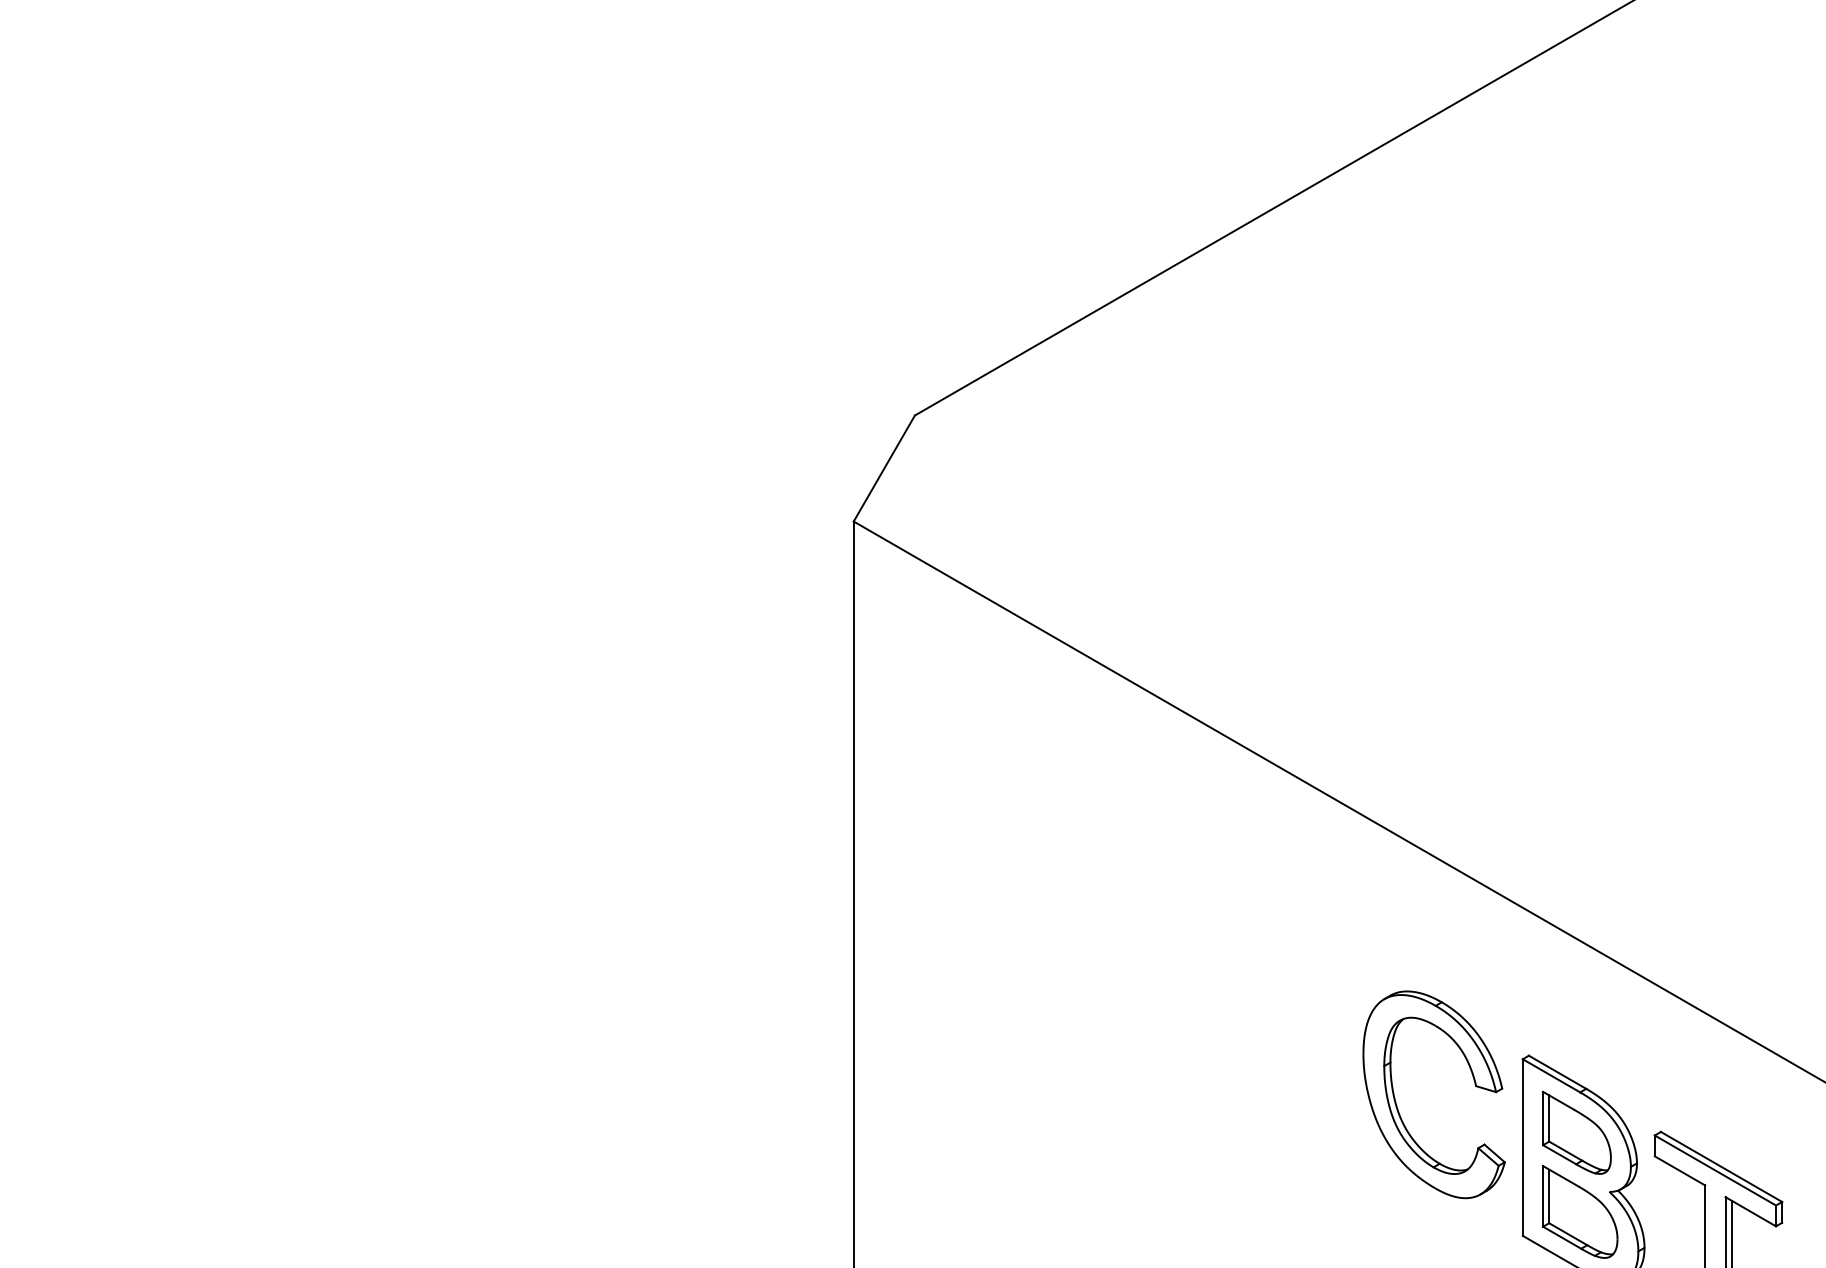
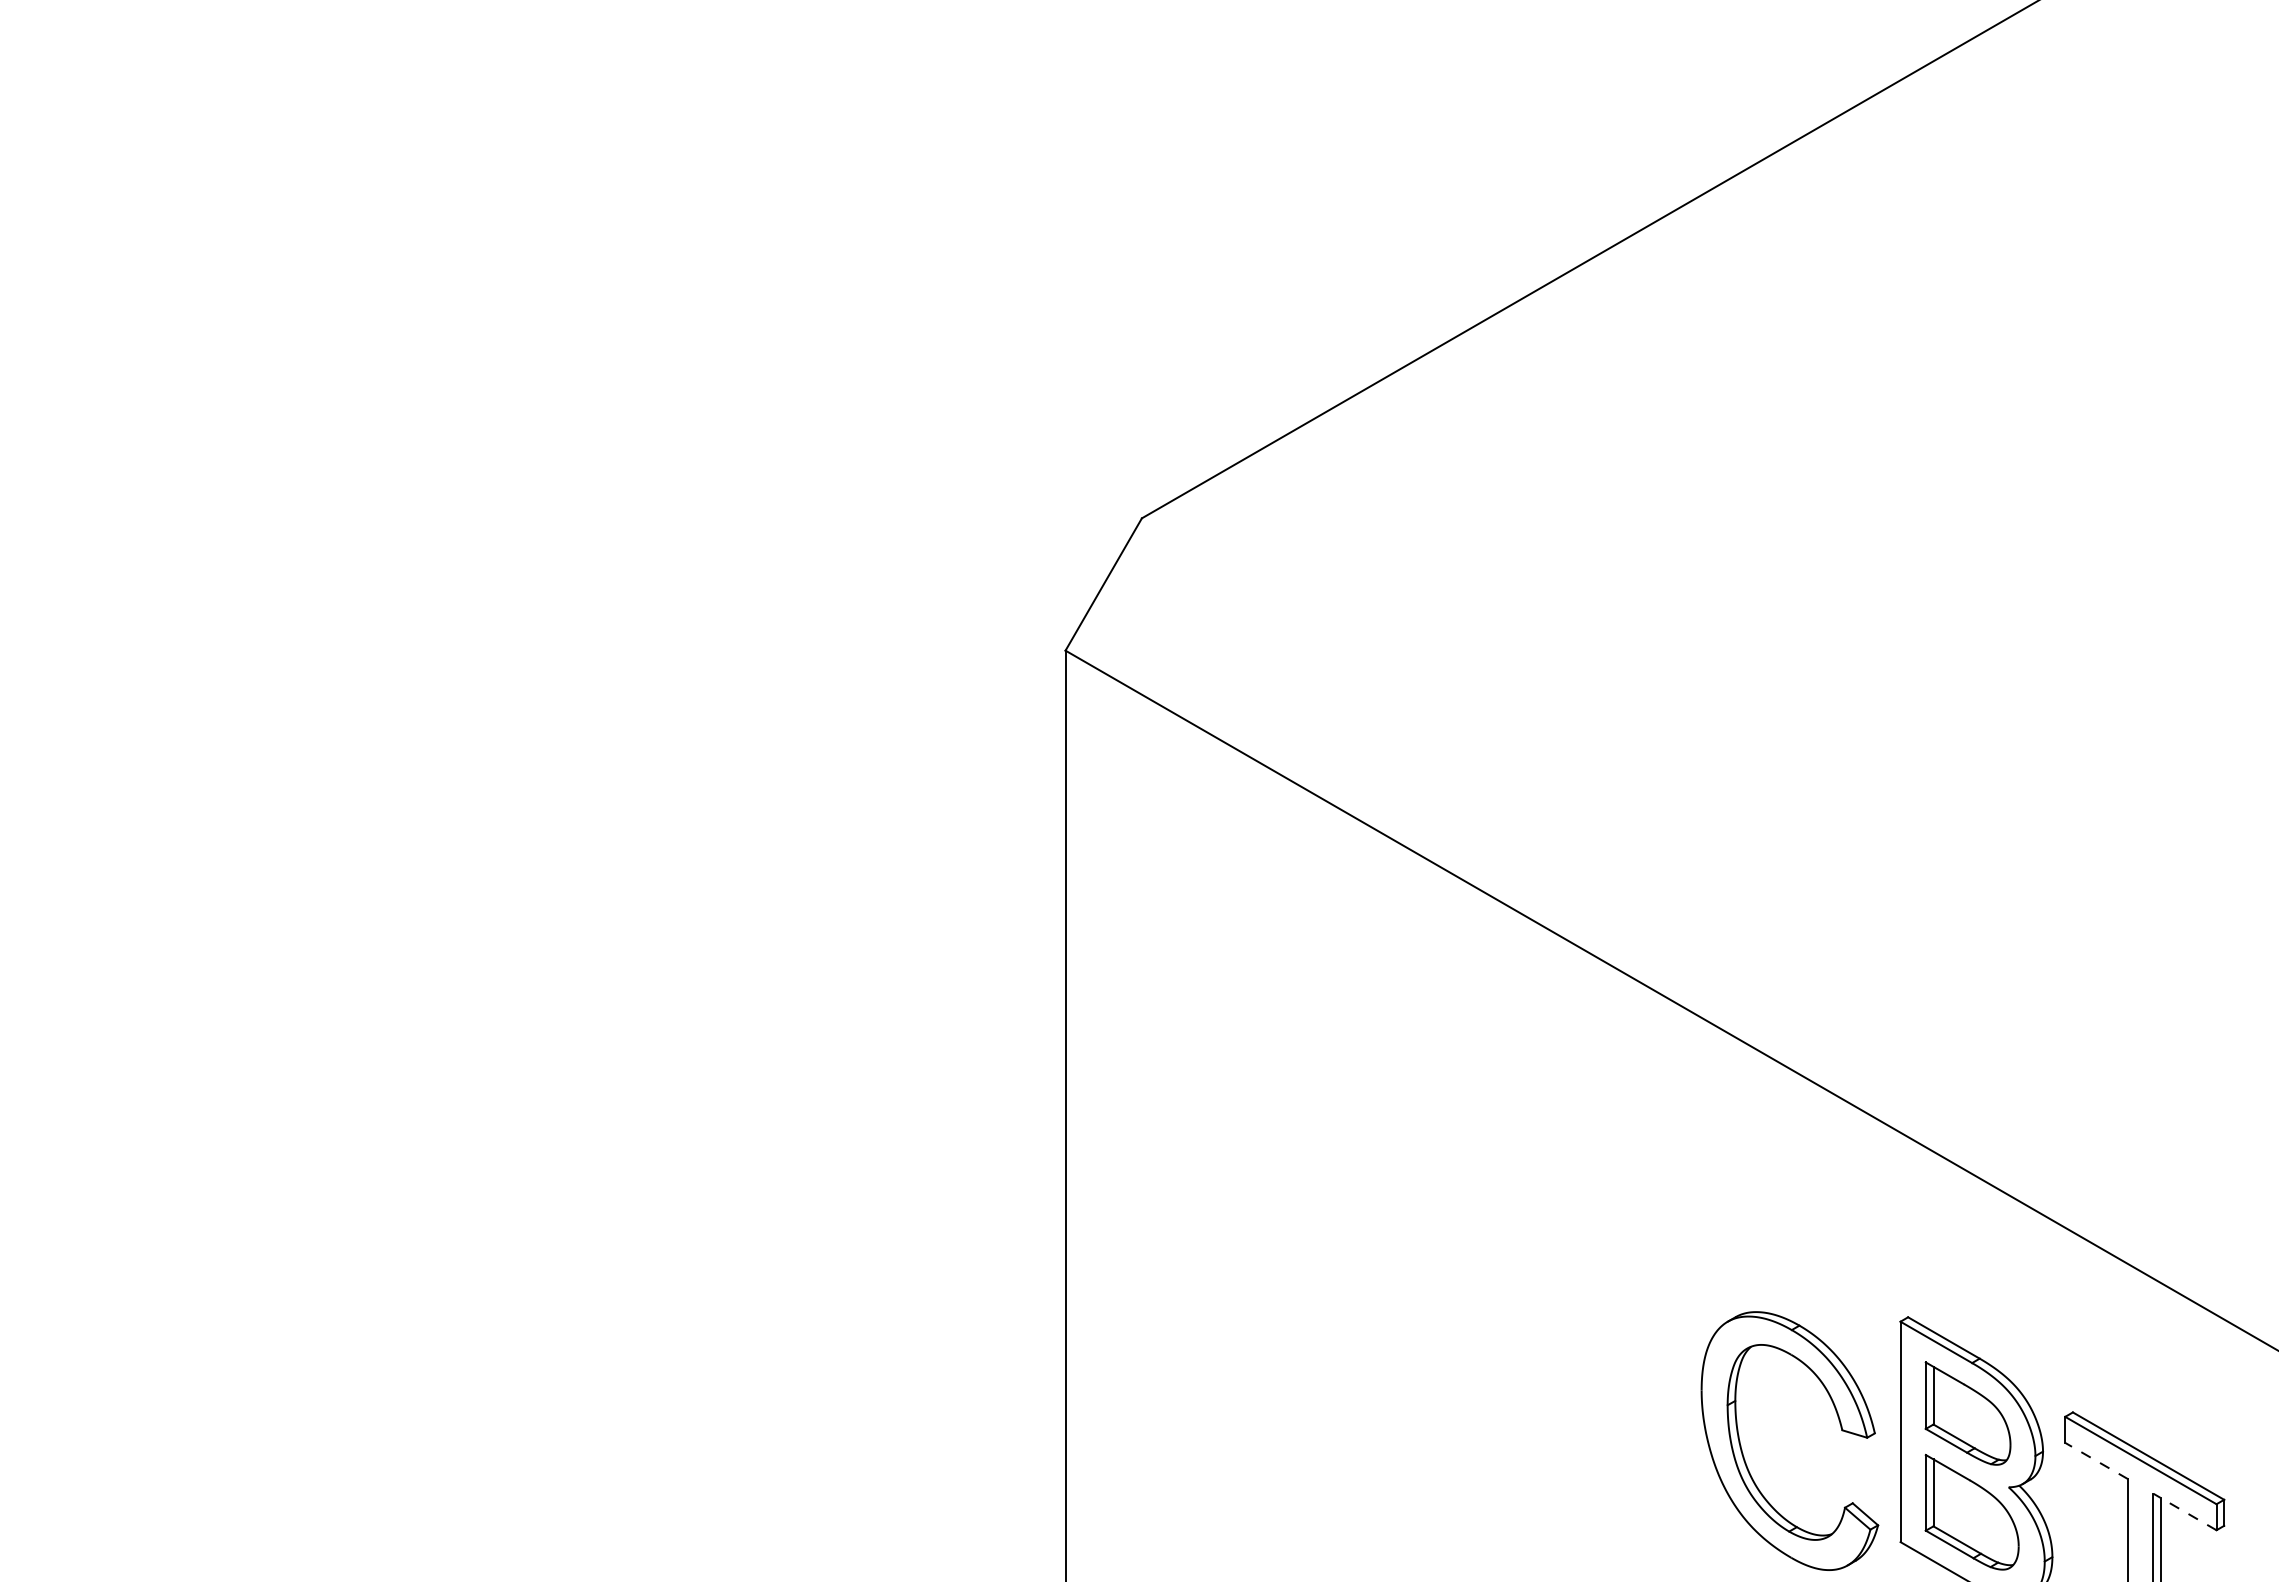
part: (1397, 1107) -> (1744, 1456), moved
line: (1679, 1170) -> (2096, 1460), solid -> dashed
line: (1750, 1211) -> (2184, 1511), solid -> dashed

